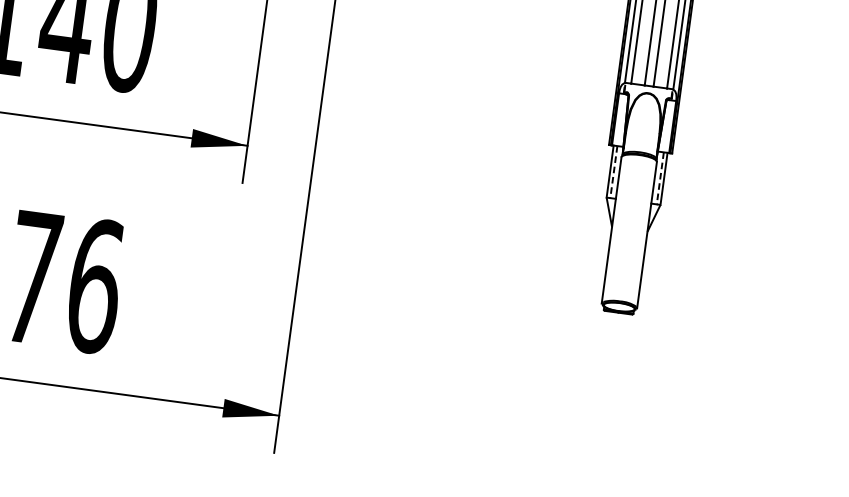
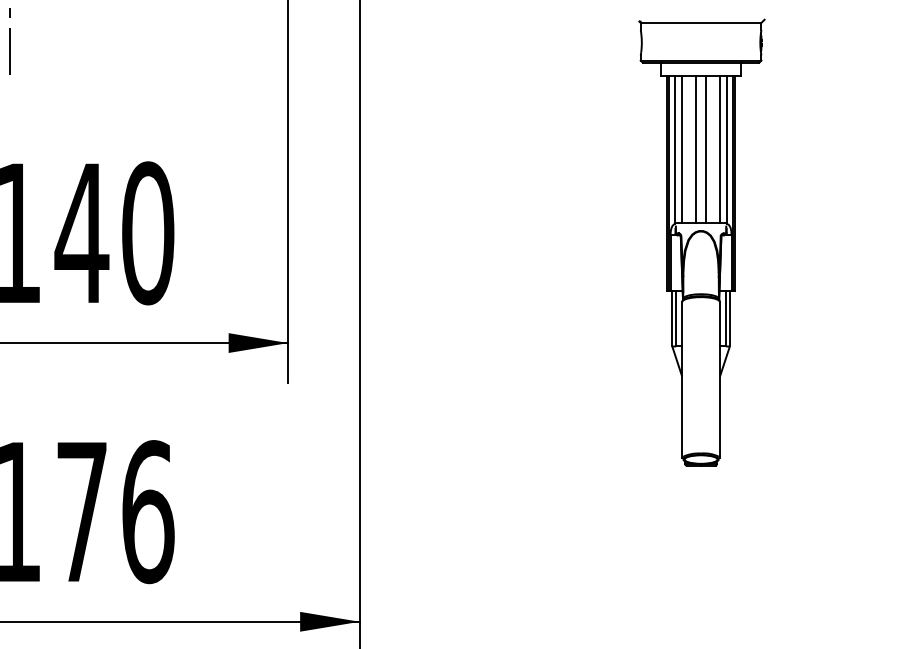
line: (614, 171) -> (676, 318), dashed -> solid
line: (659, 178) -> (725, 318), dashed -> solid

